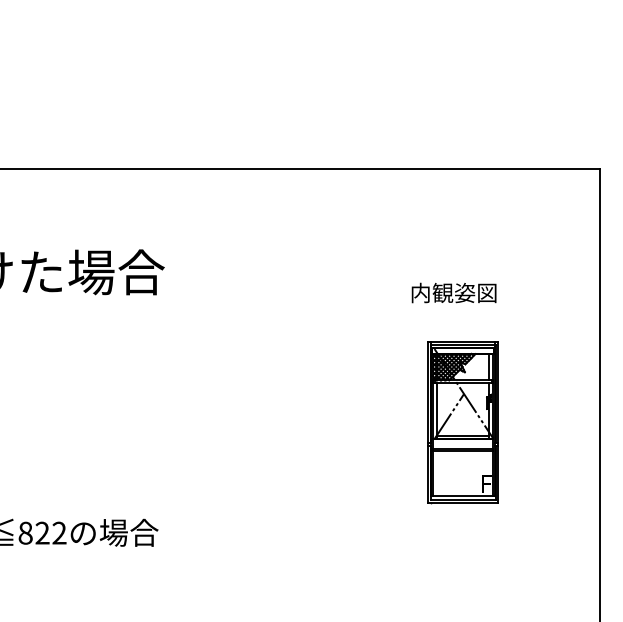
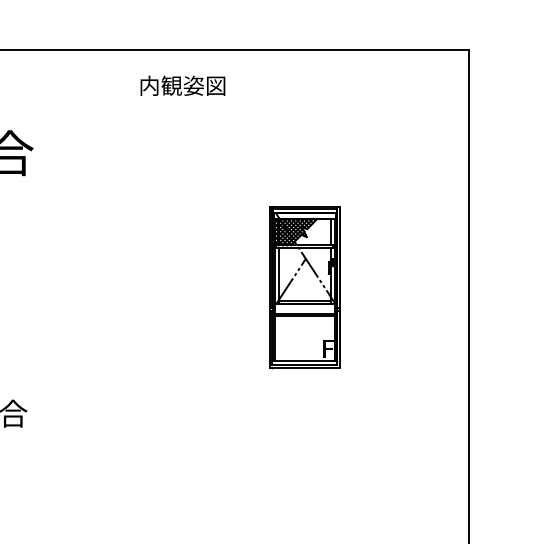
text: (453, 292) -> (182, 85), moved
part: (462, 422) -> (304, 287), moved

